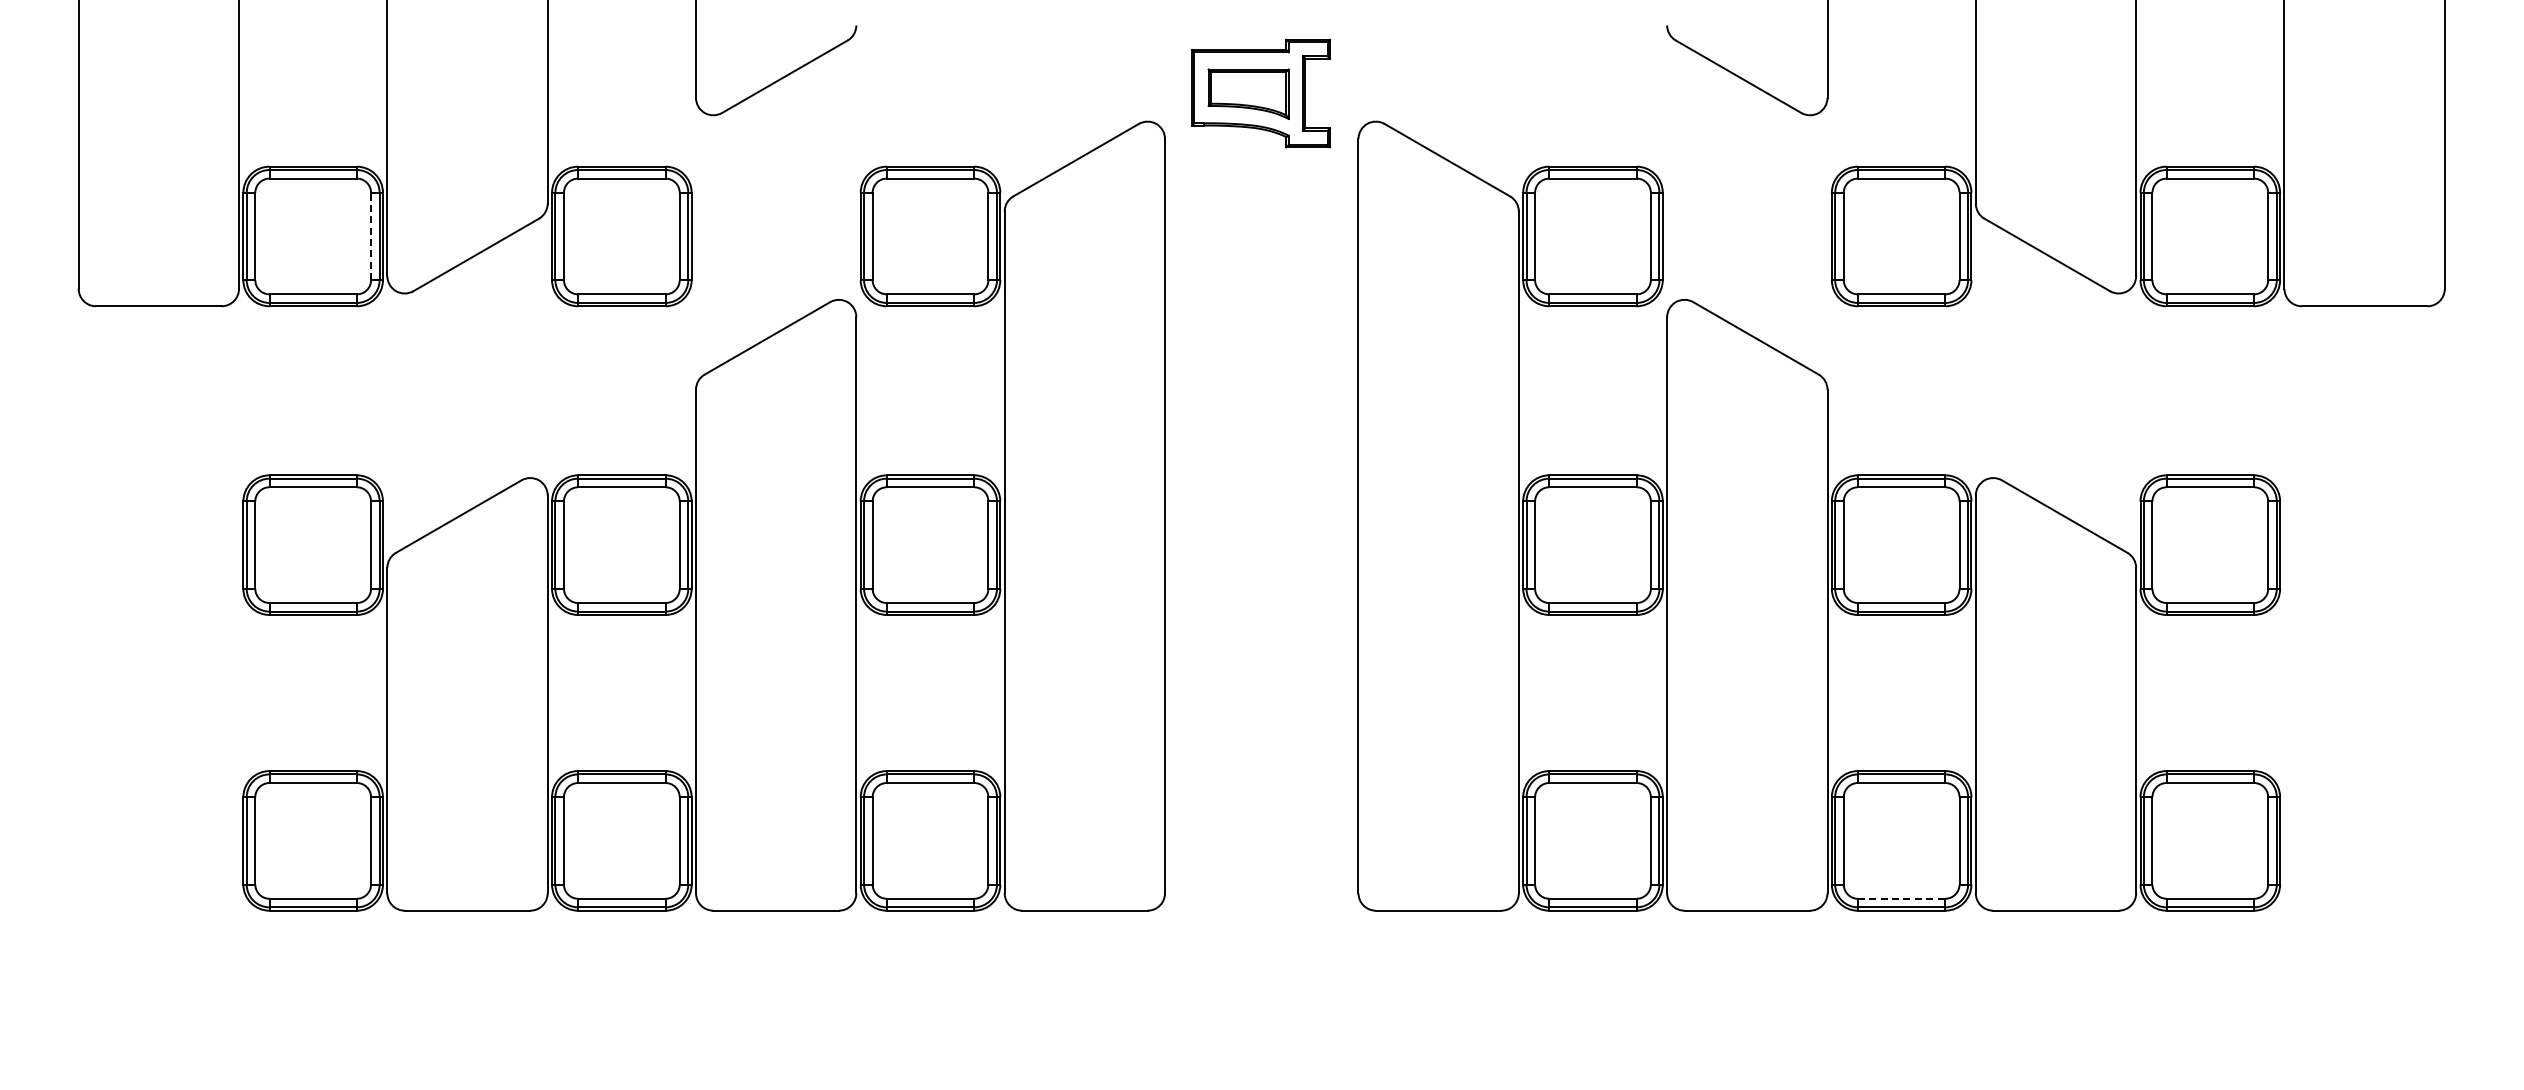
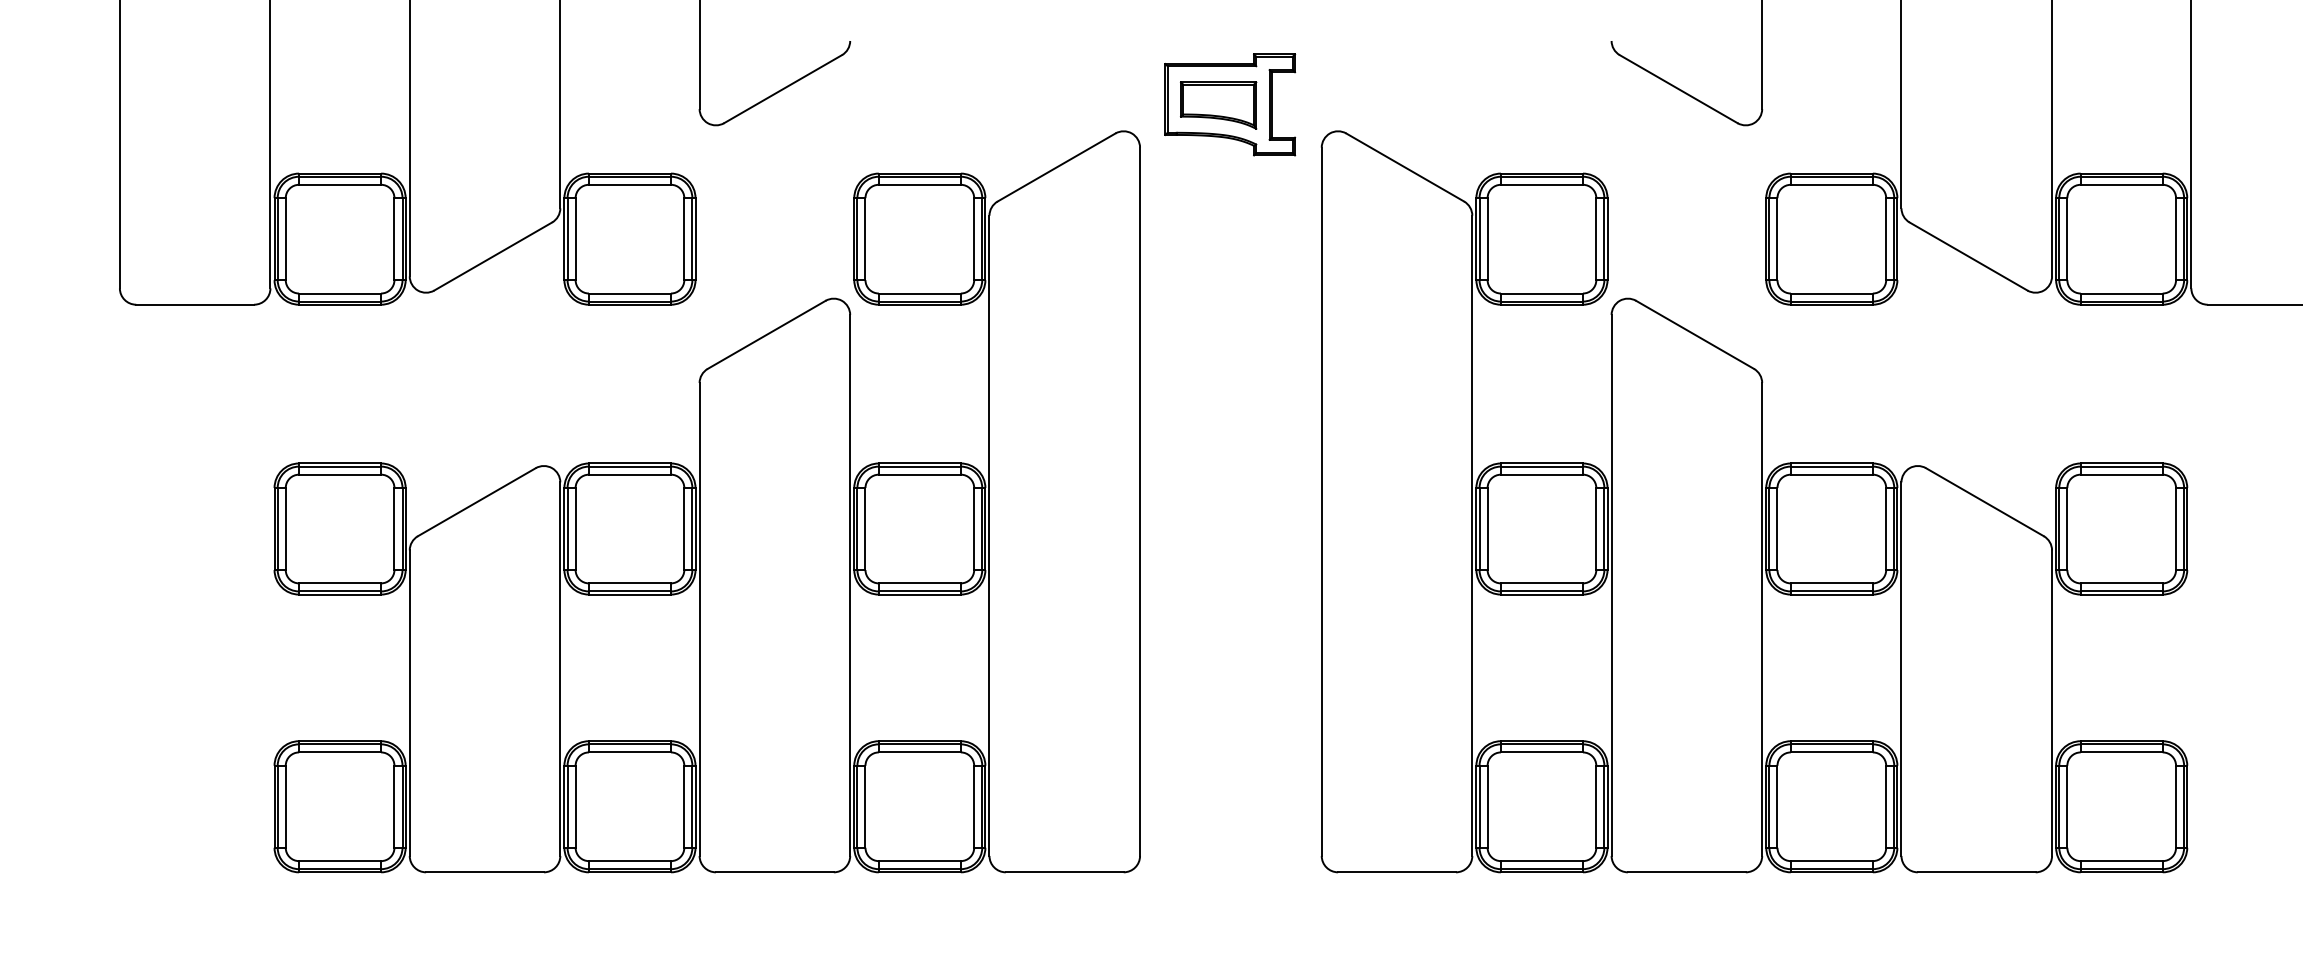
line: (371, 236) -> (394, 239), dashed -> solid
line: (1901, 898) -> (1831, 860), dashed -> solid

